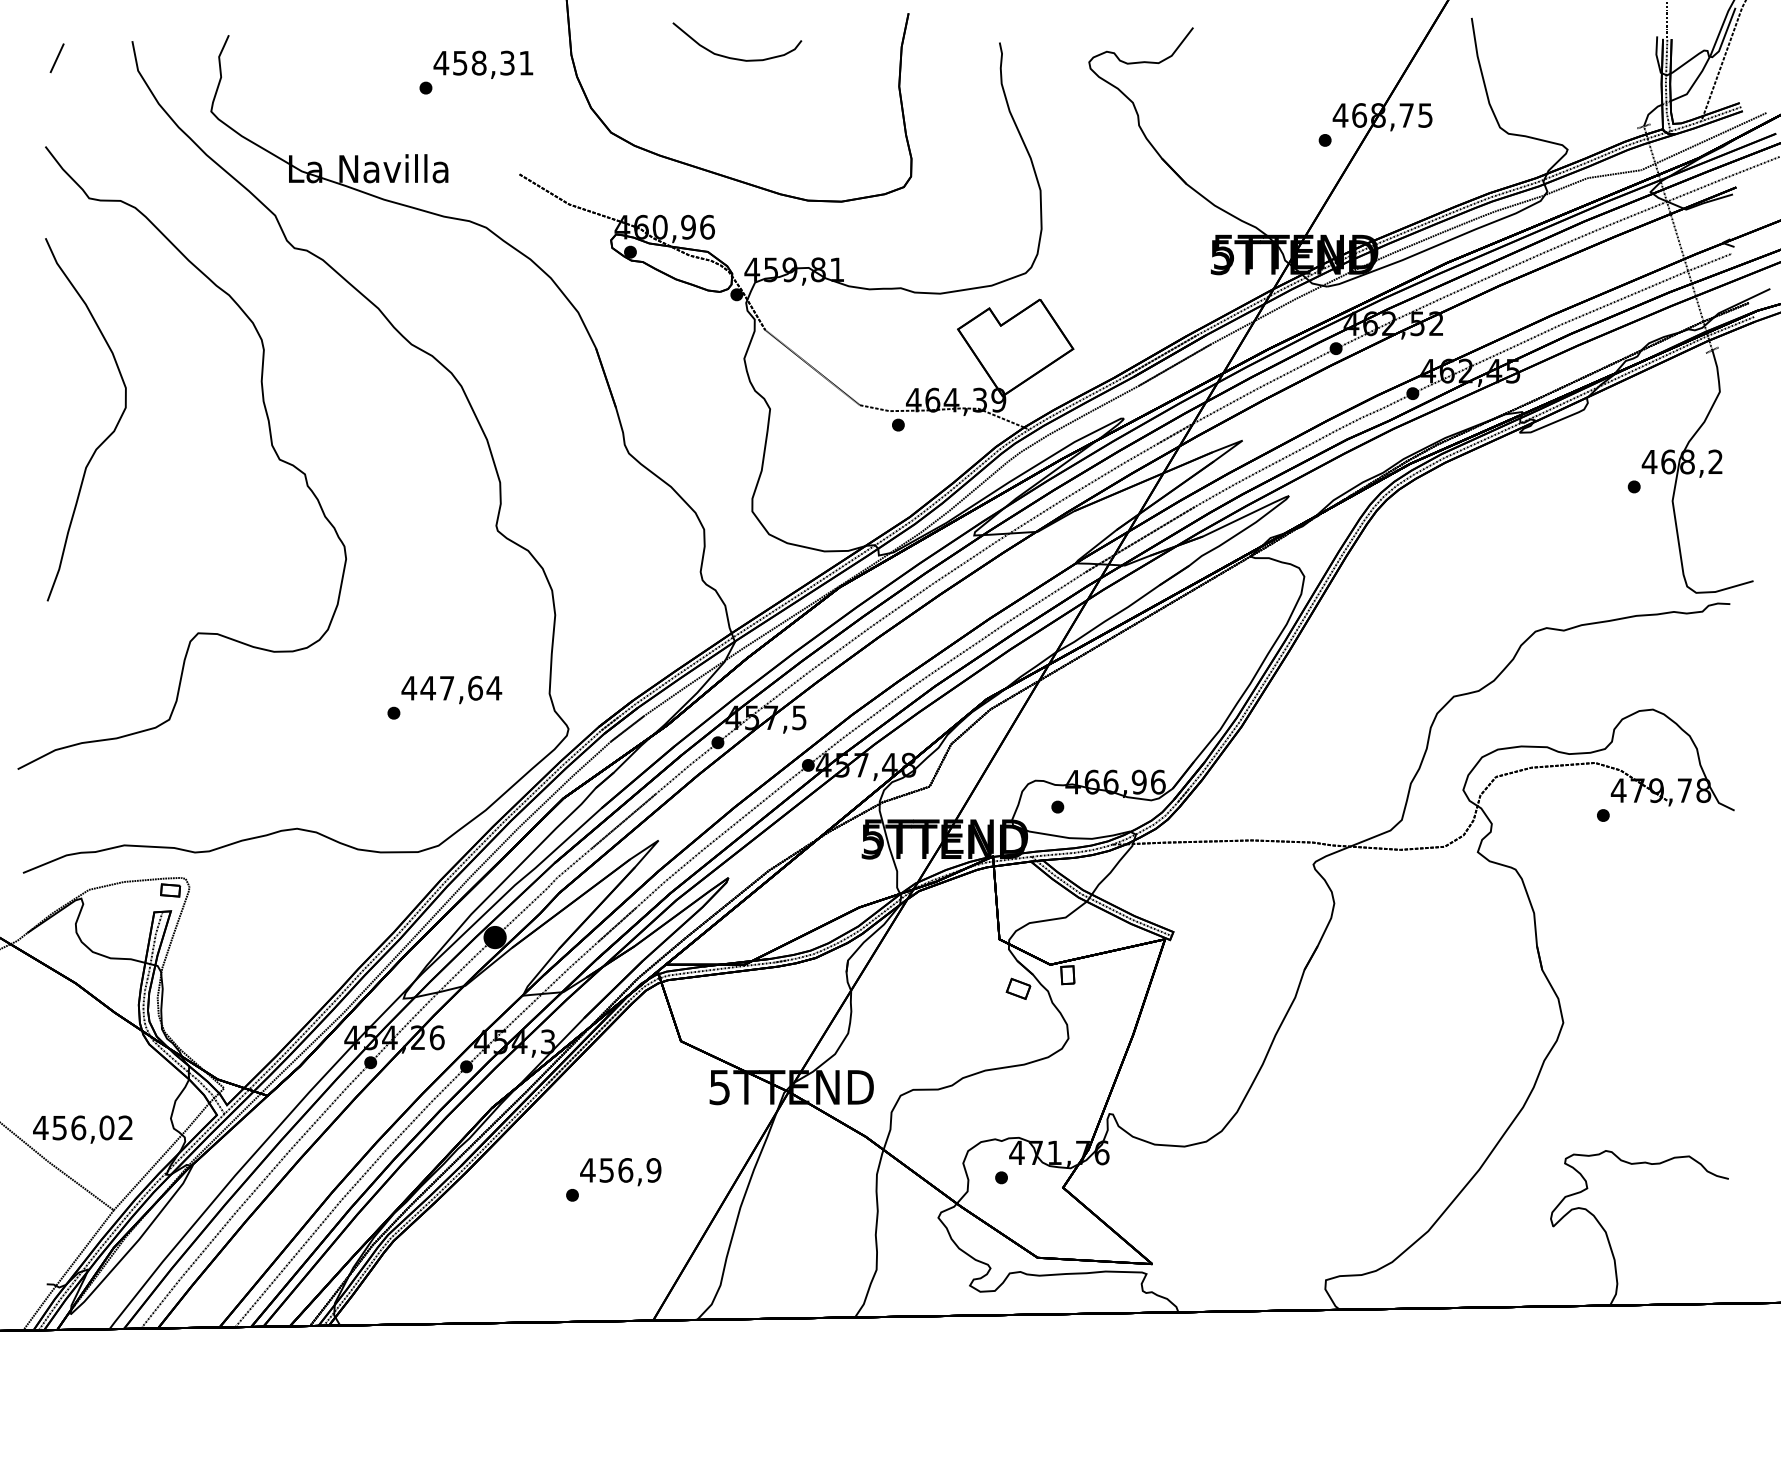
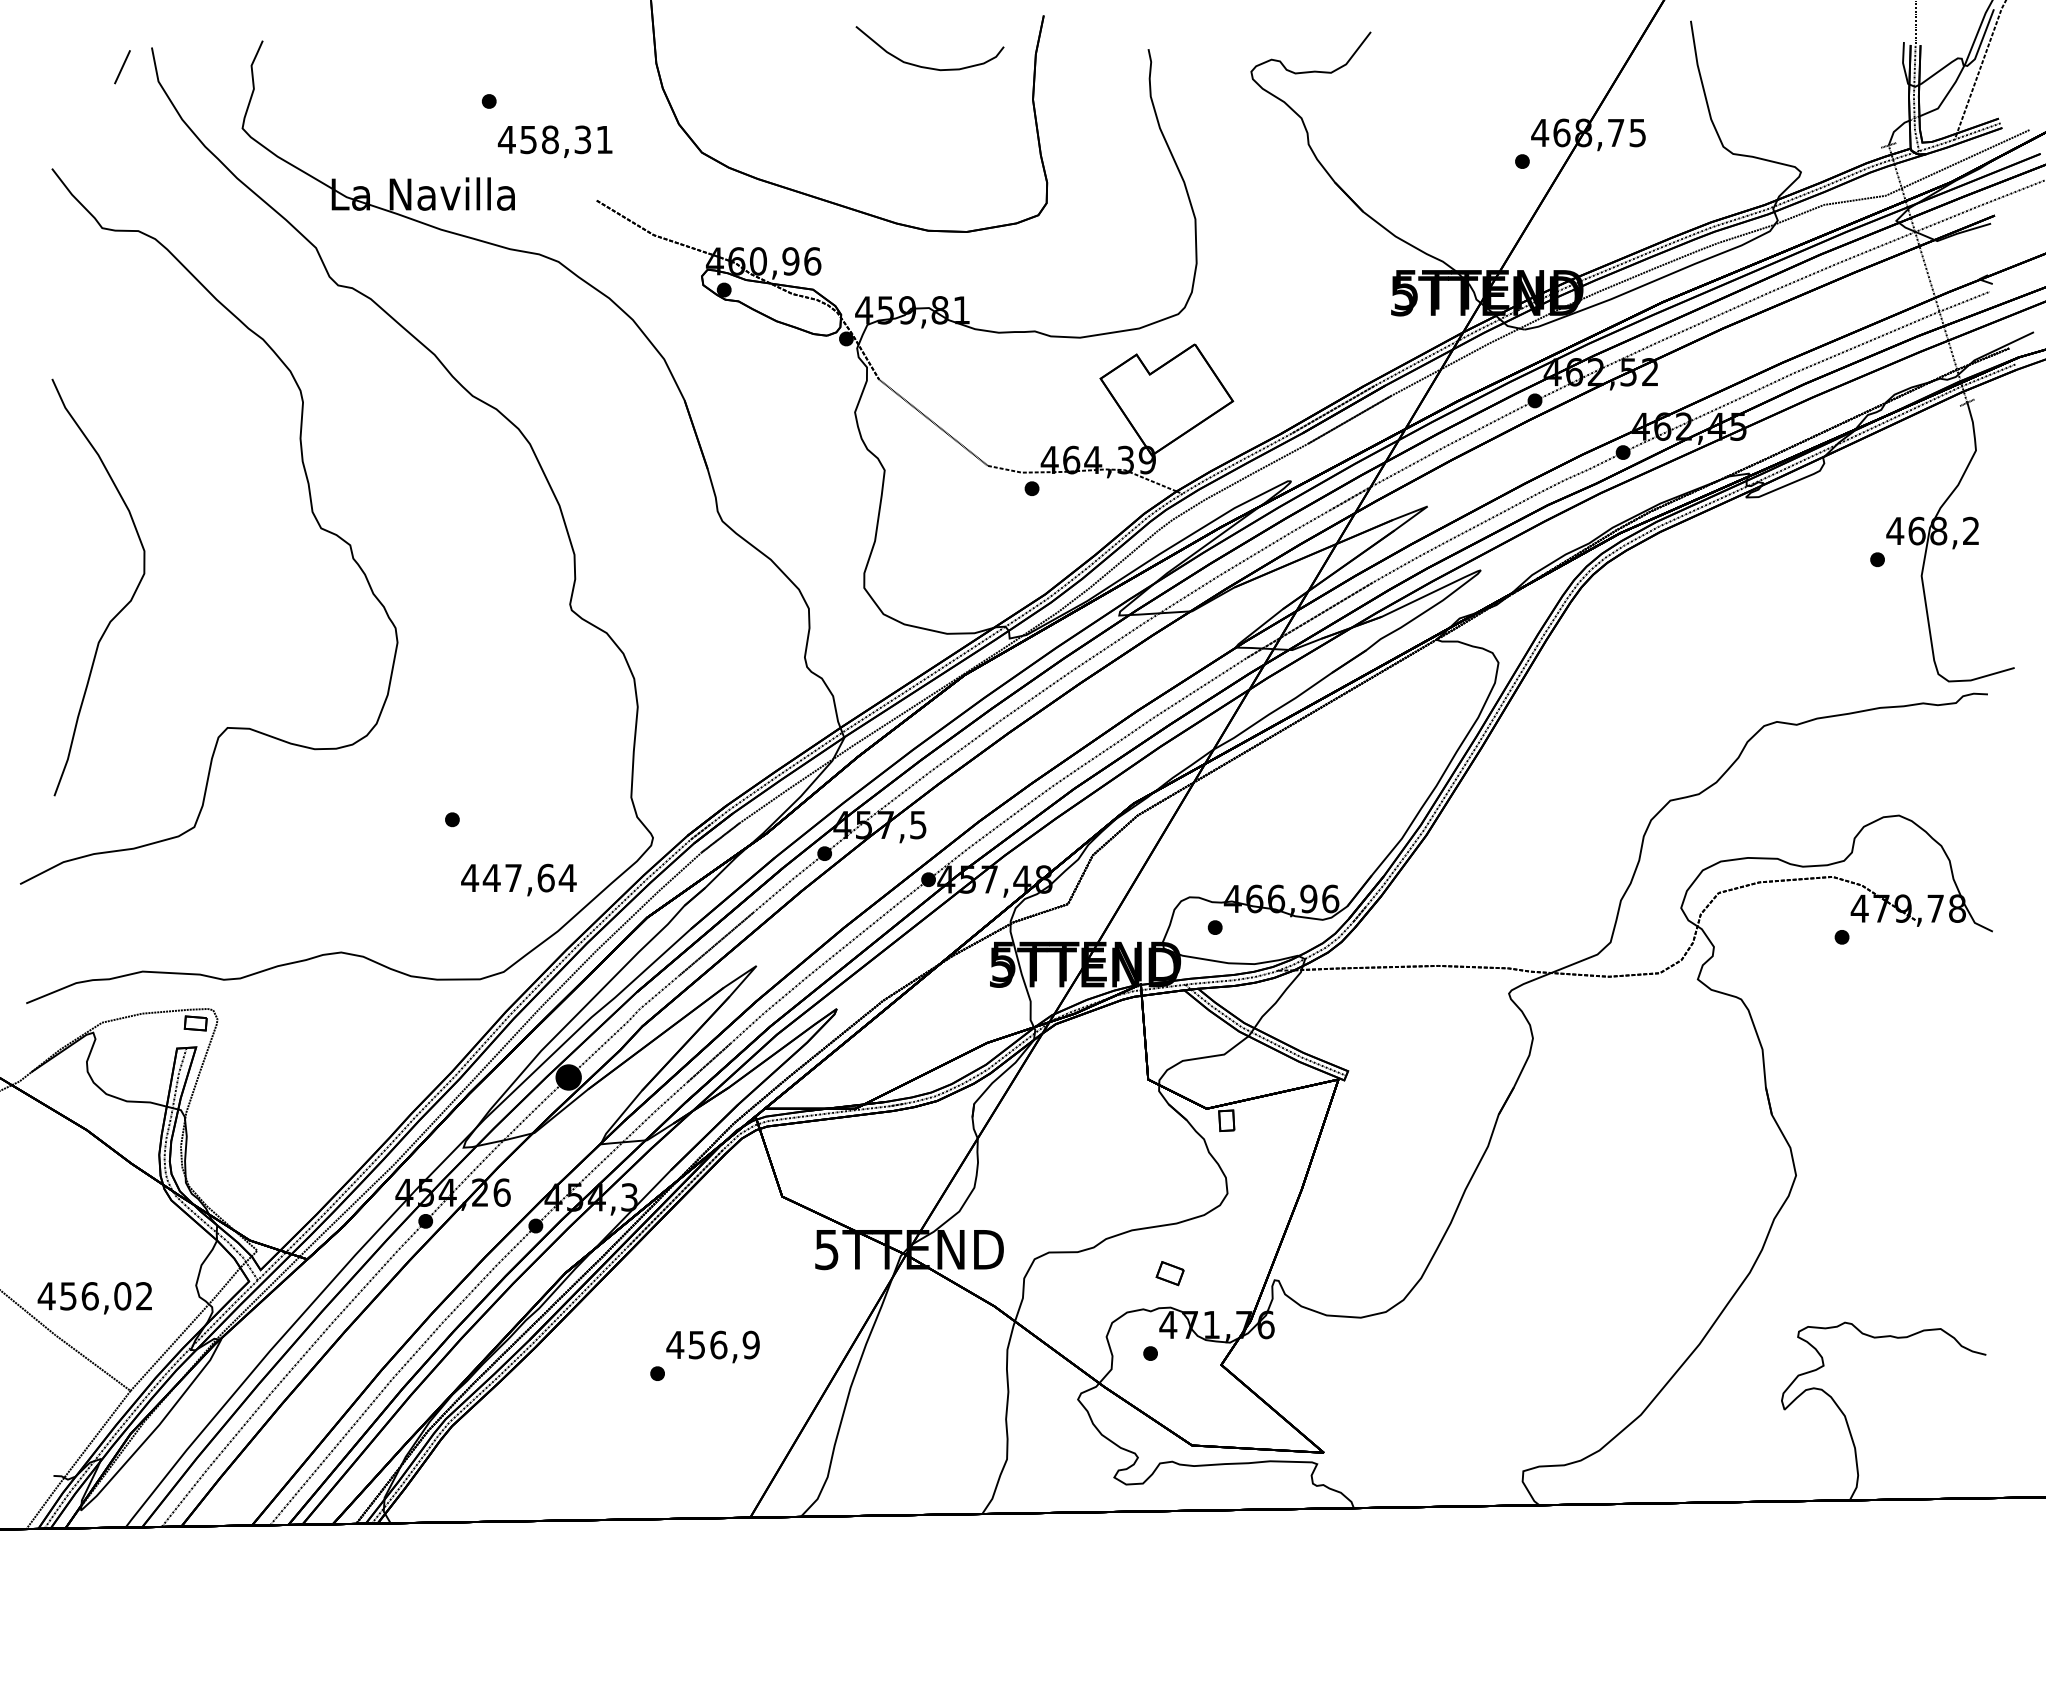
curve: (733, 57) -> (925, 66), moved
line: (57, 58) -> (122, 67), moved
text: (482, 64) -> (554, 141), moved
curve: (105, 438) -> (121, 609), moved
text: (451, 689) -> (518, 879), moved
part: (1017, 988) -> (1169, 1273), moved

